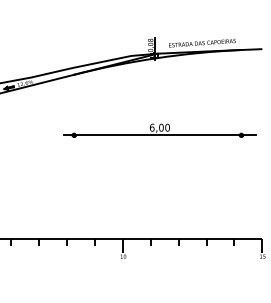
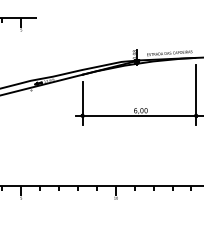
line: (241, 105) -> (196, 95), added
line: (73, 117) -> (82, 103), added

